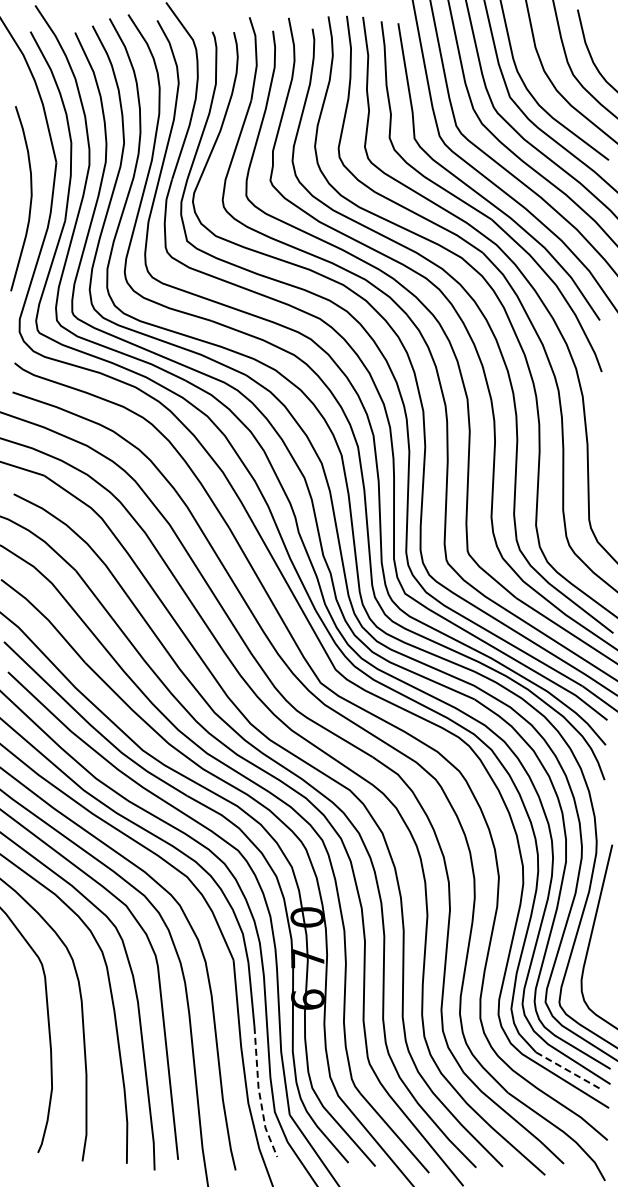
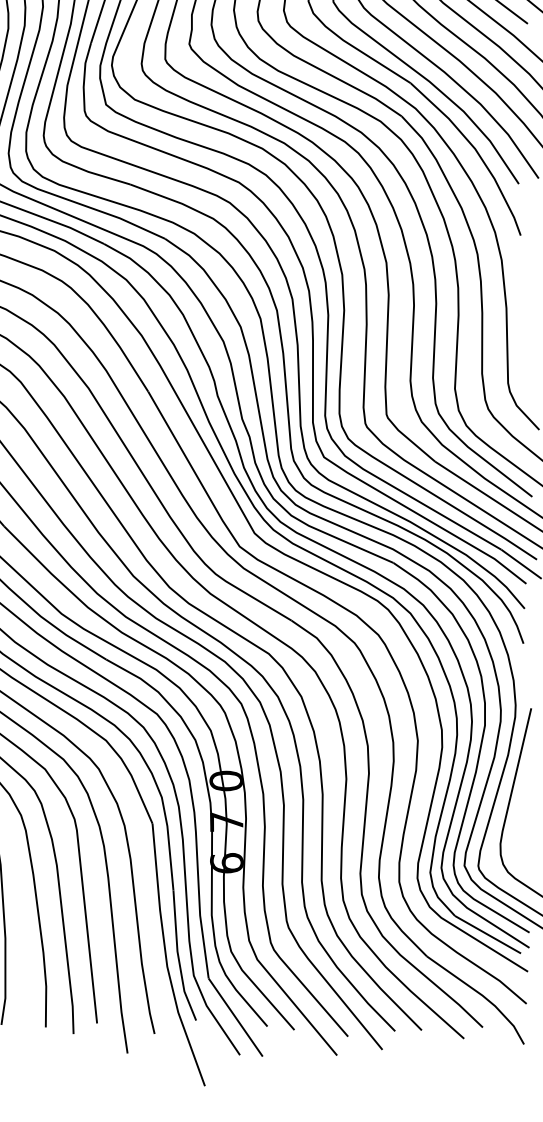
line: (569, 1071) -> (488, 935), dashed -> solid
line: (259, 1093) -> (178, 957), dashed -> solid

